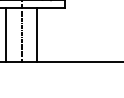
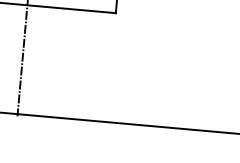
line: (37, 35) -> (54, 63), removed

